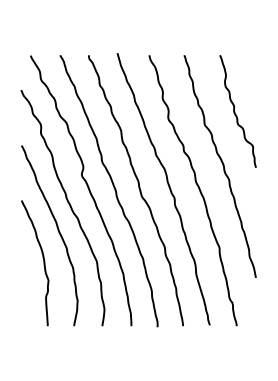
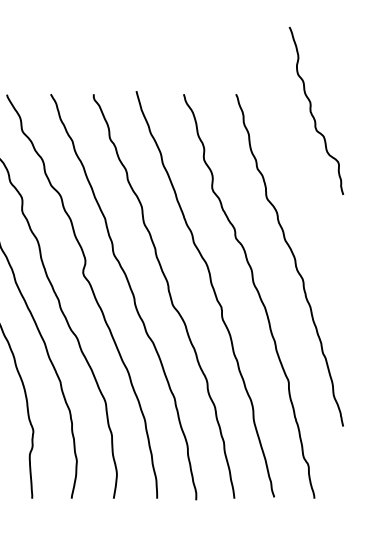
curve: (235, 111) -> (312, 110), moved

